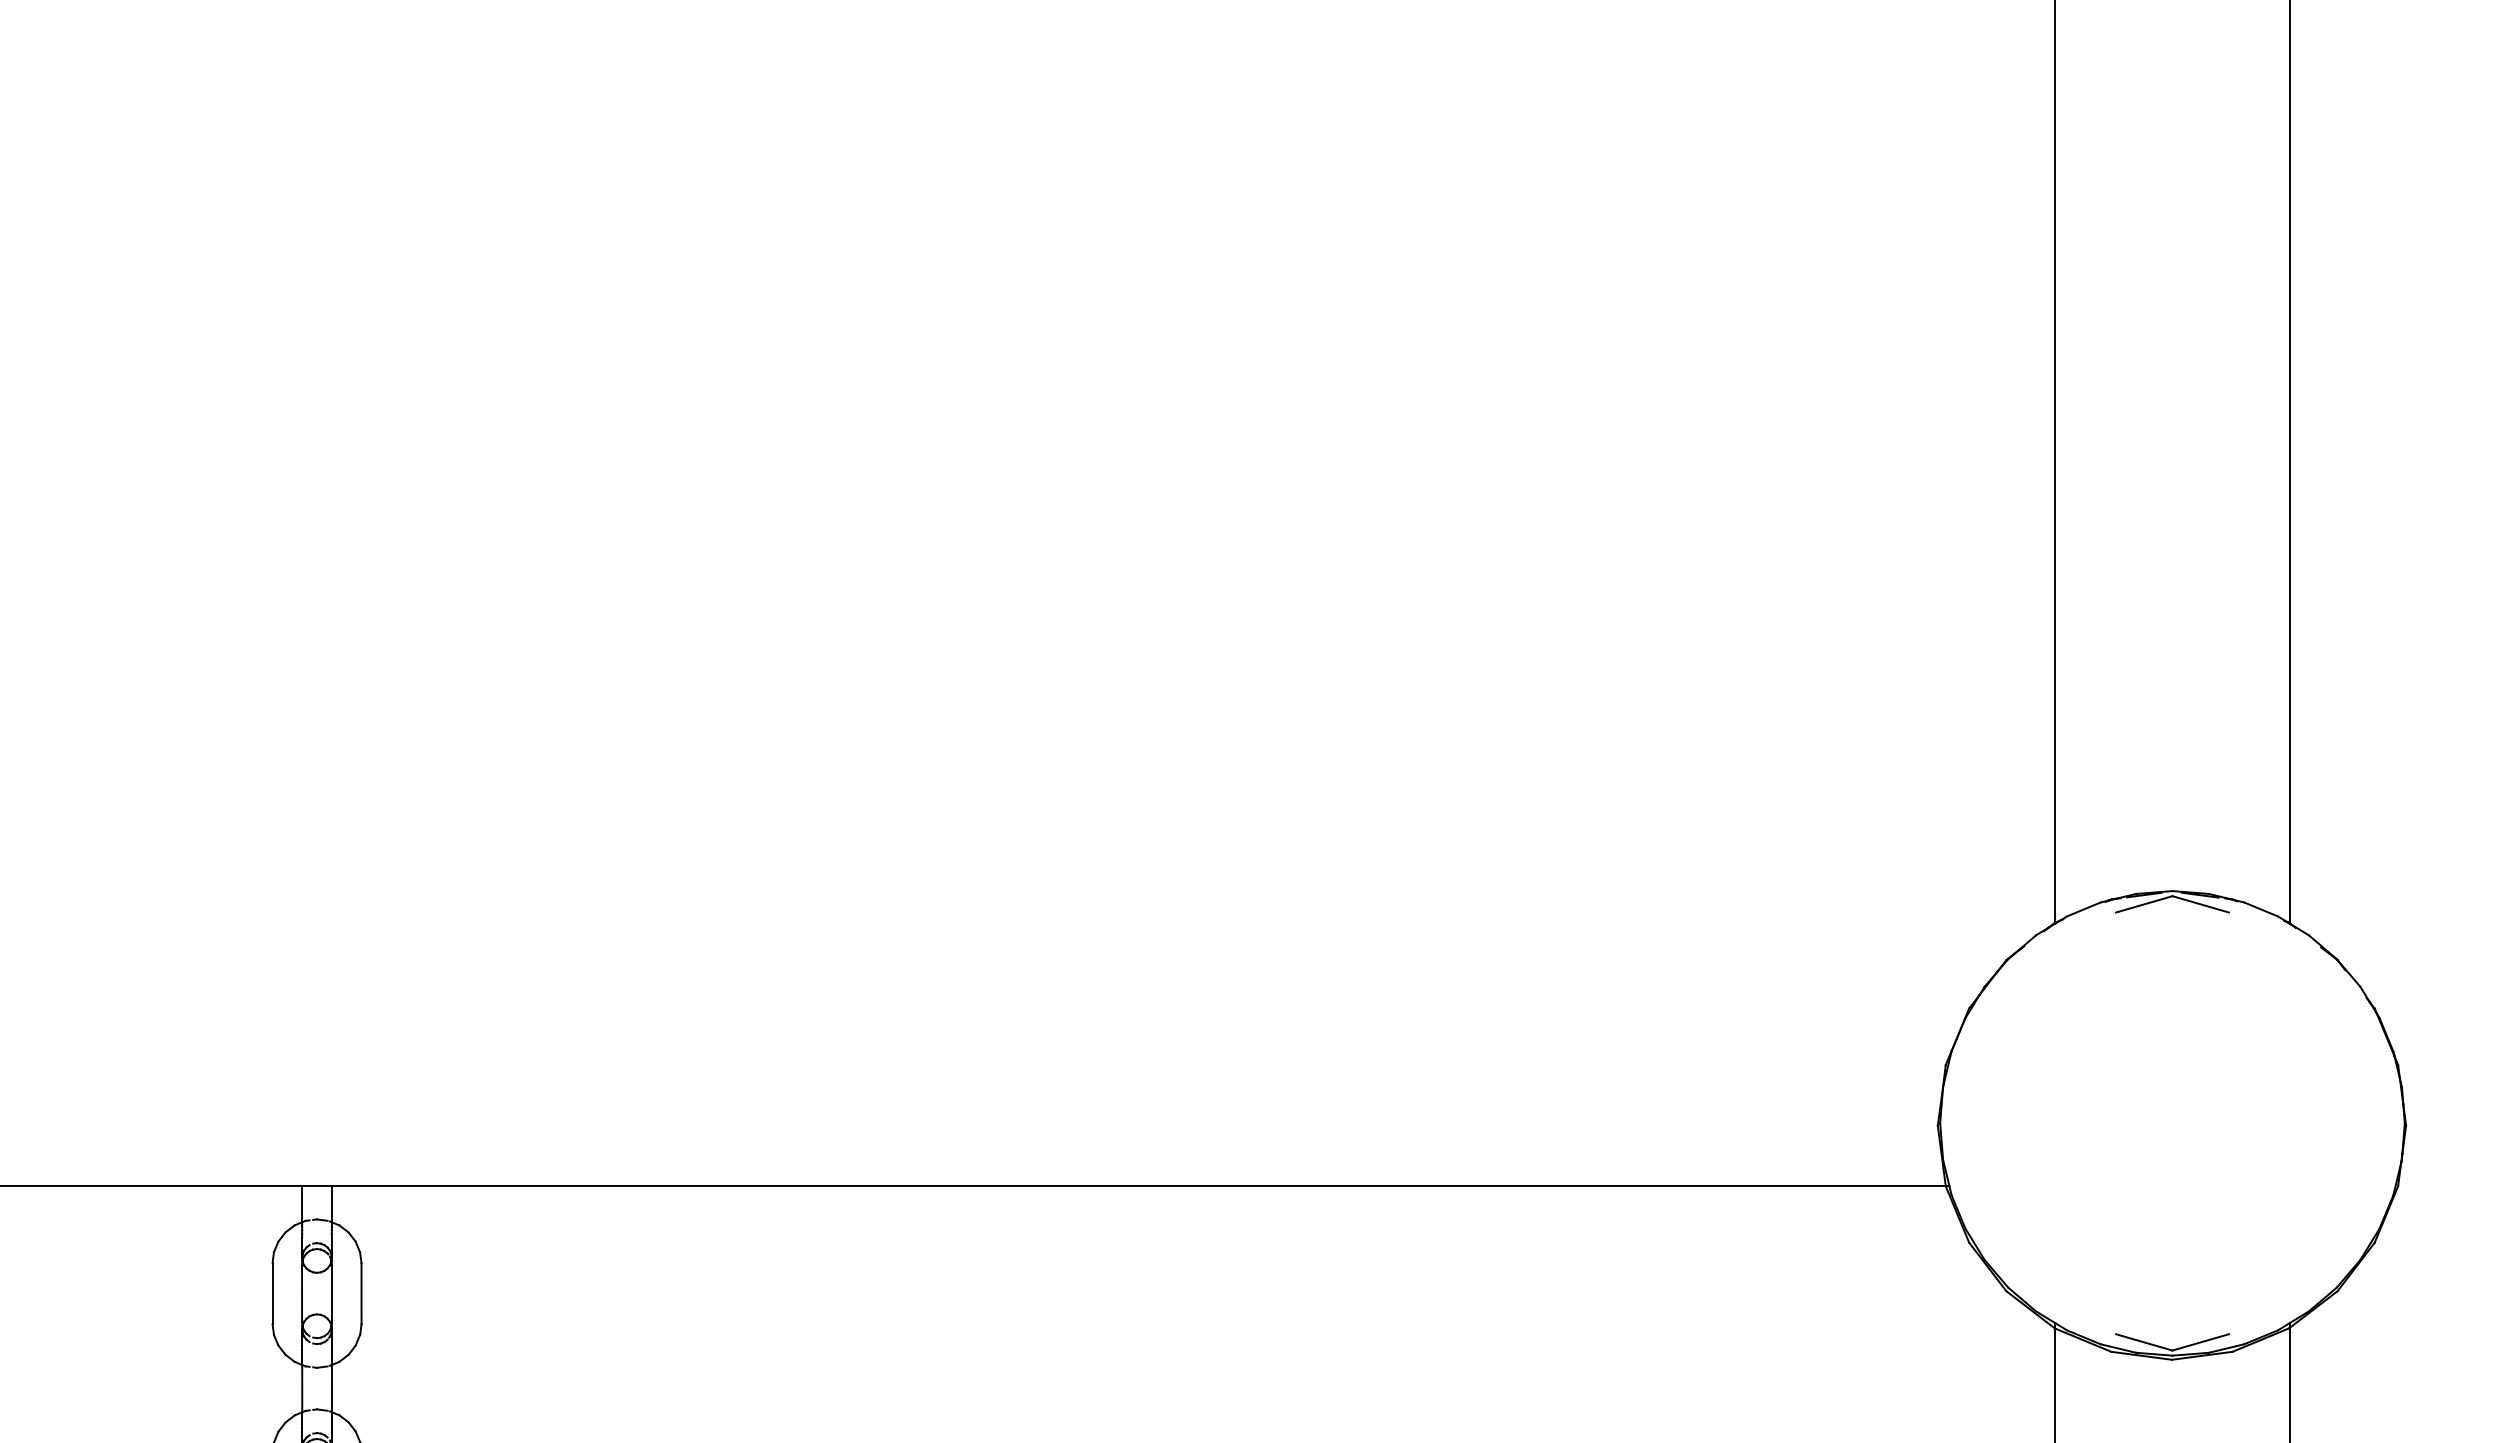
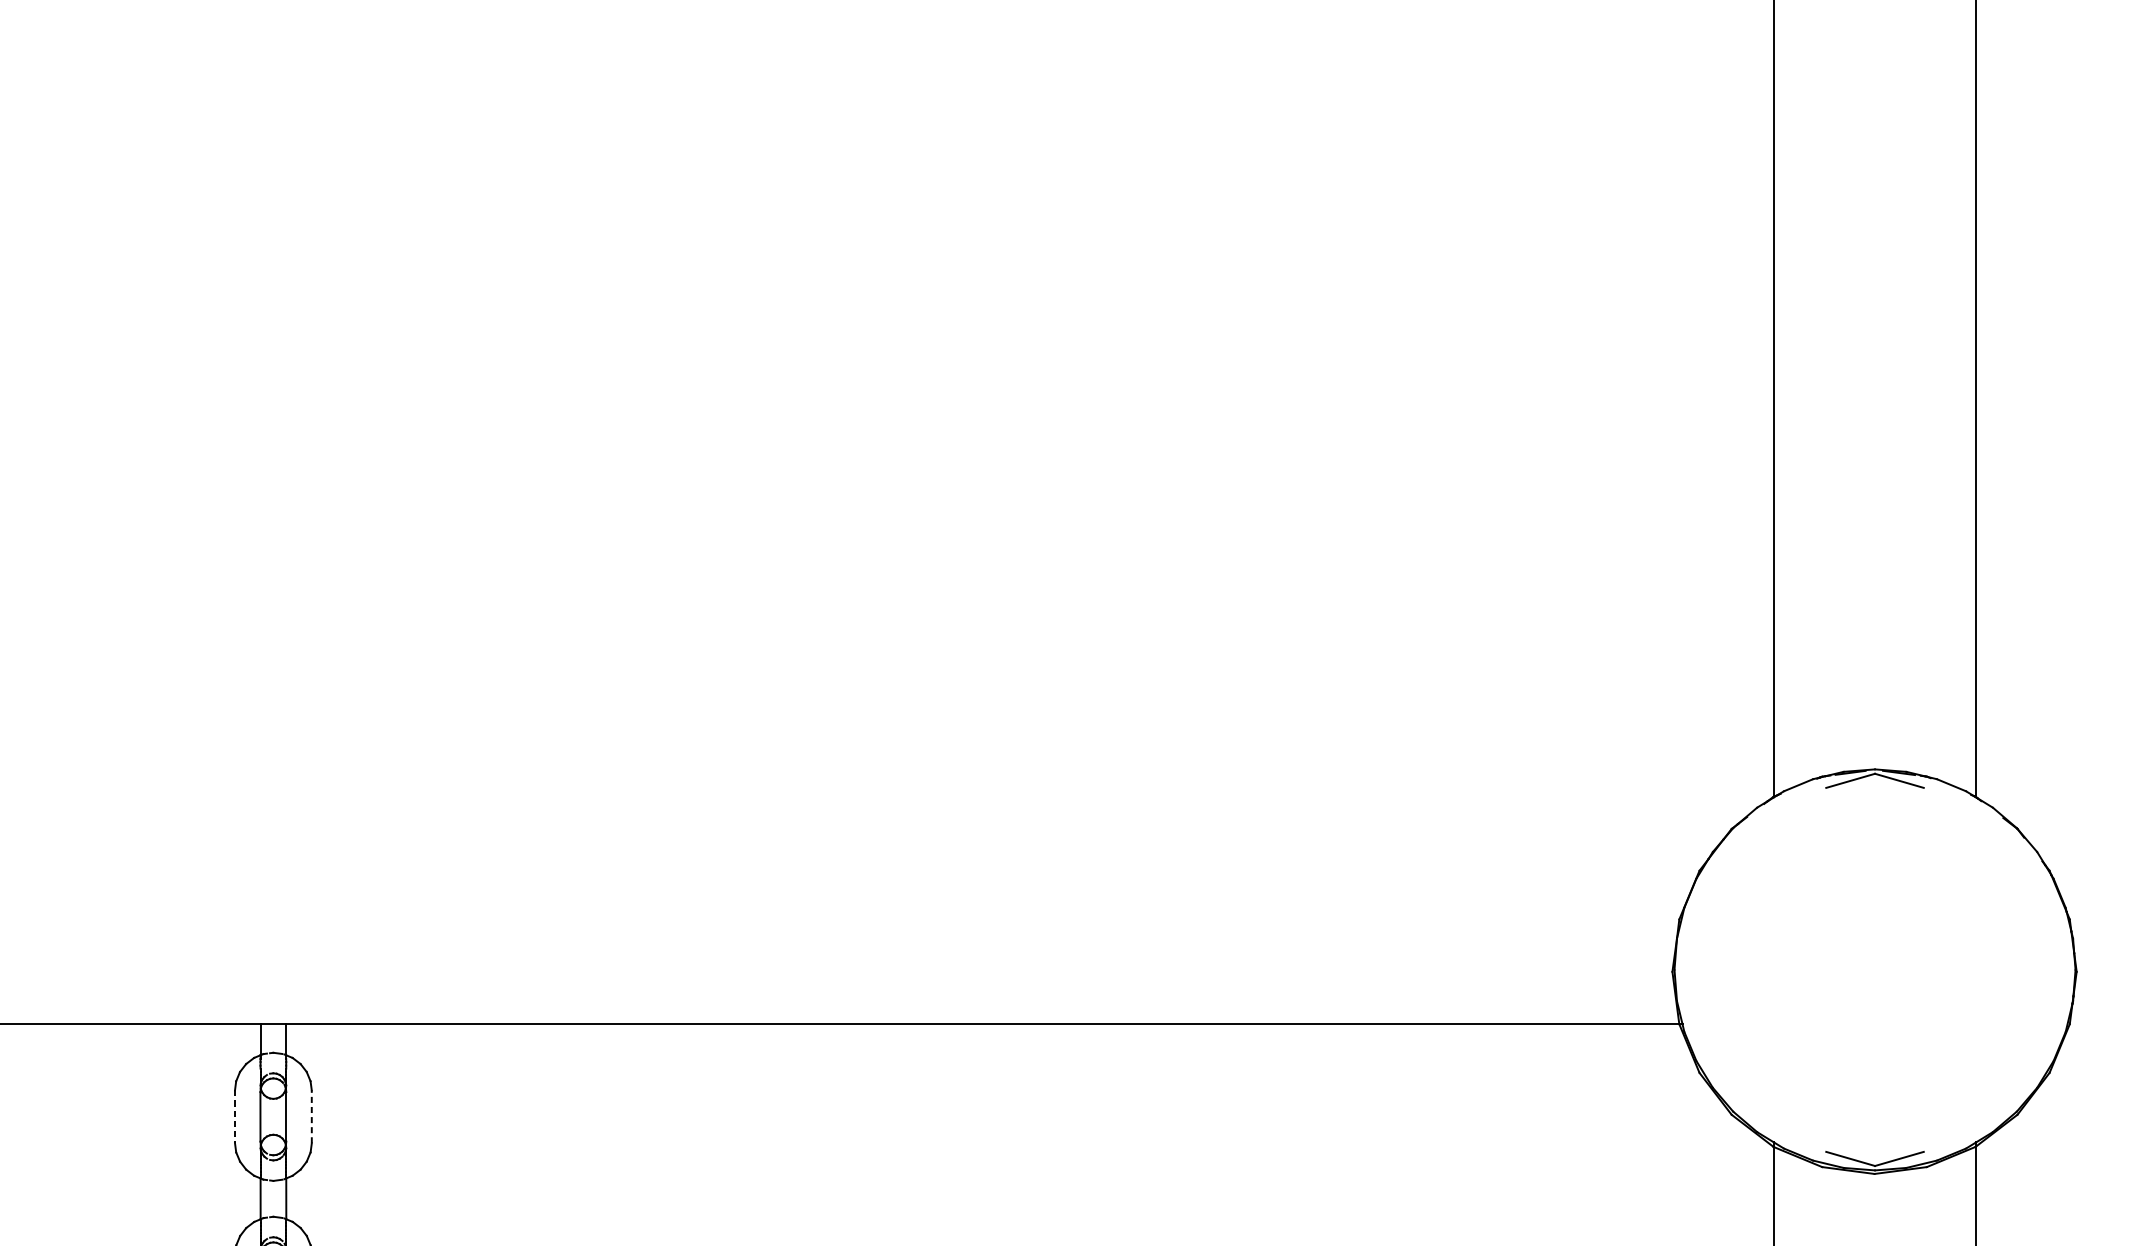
line: (272, 1293) -> (234, 1116), solid -> dashed
line: (361, 1293) -> (311, 1116), solid -> dashed

